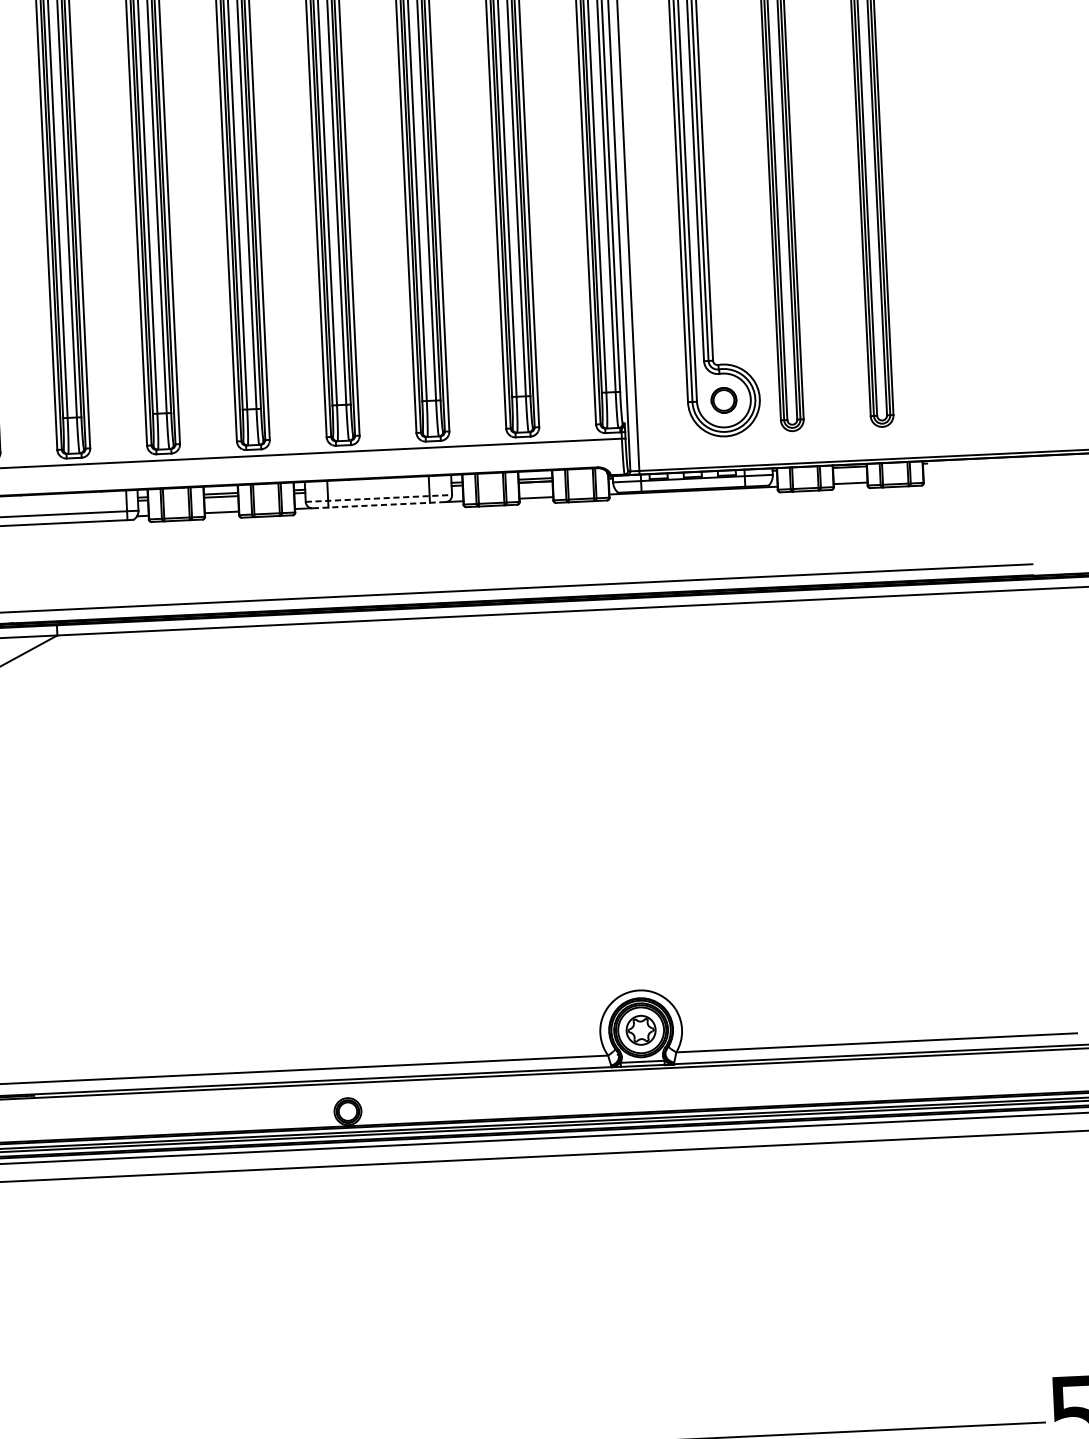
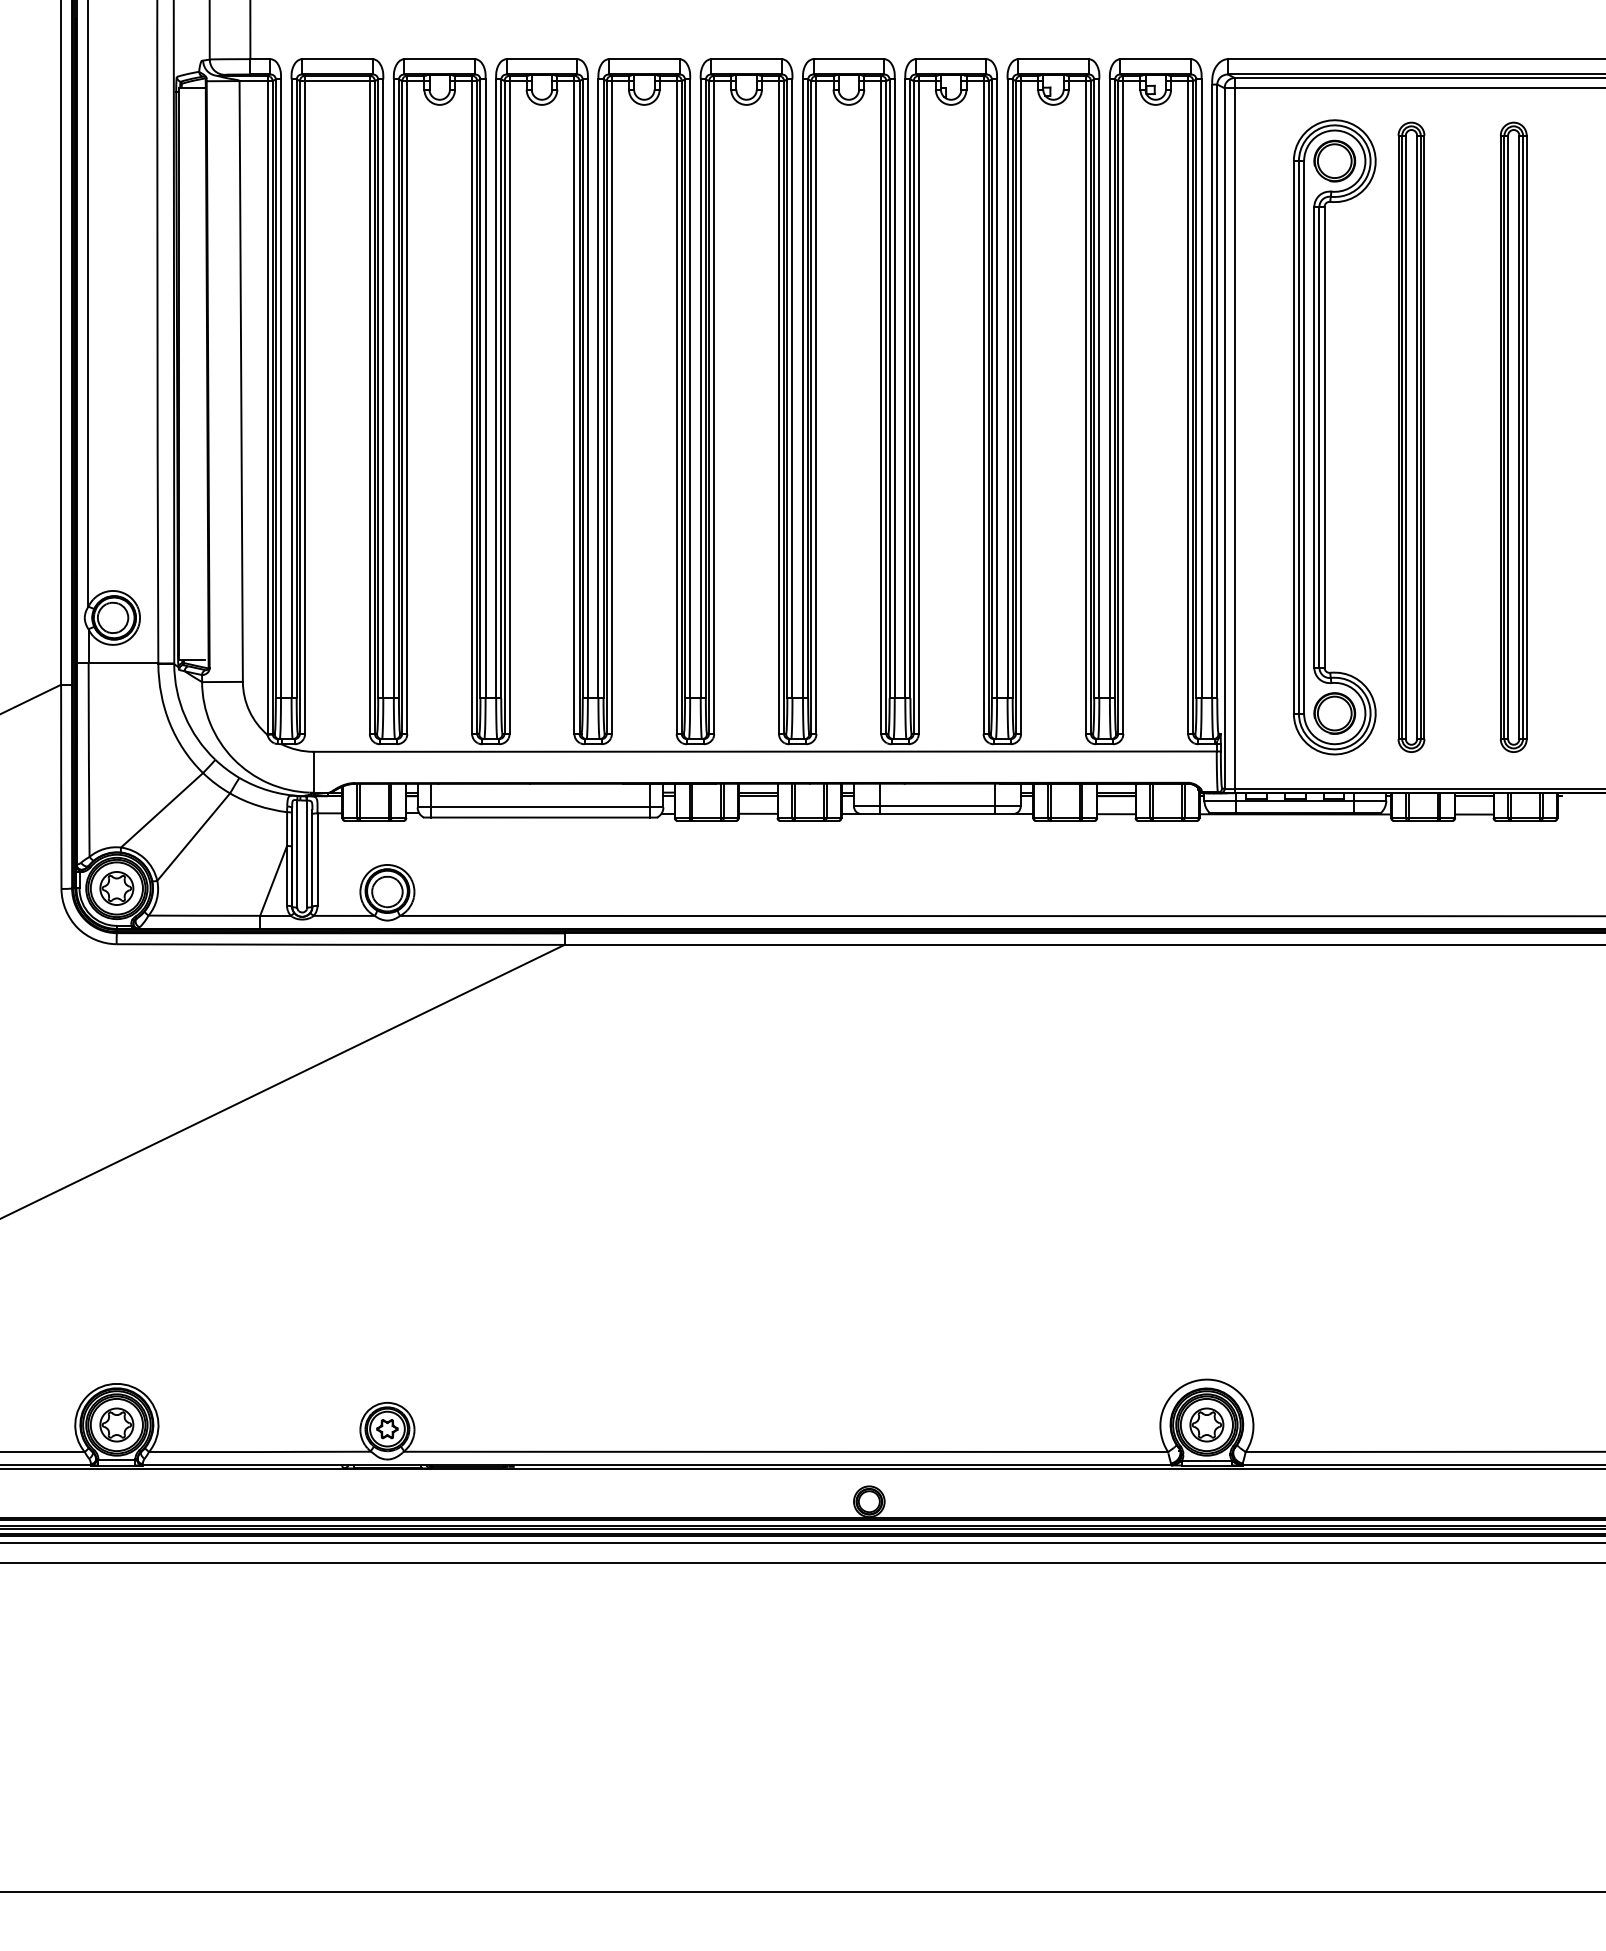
part: (723, 400) -> (1334, 713), size x1.43
line: (379, 498) -> (937, 806), dashed -> solid
line: (379, 505) -> (937, 814), dashed -> solid

